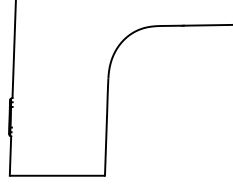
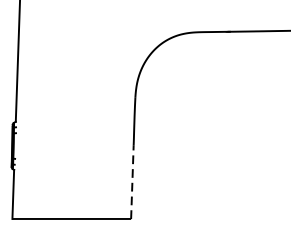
line: (106, 146) -> (133, 182), solid -> dashed

